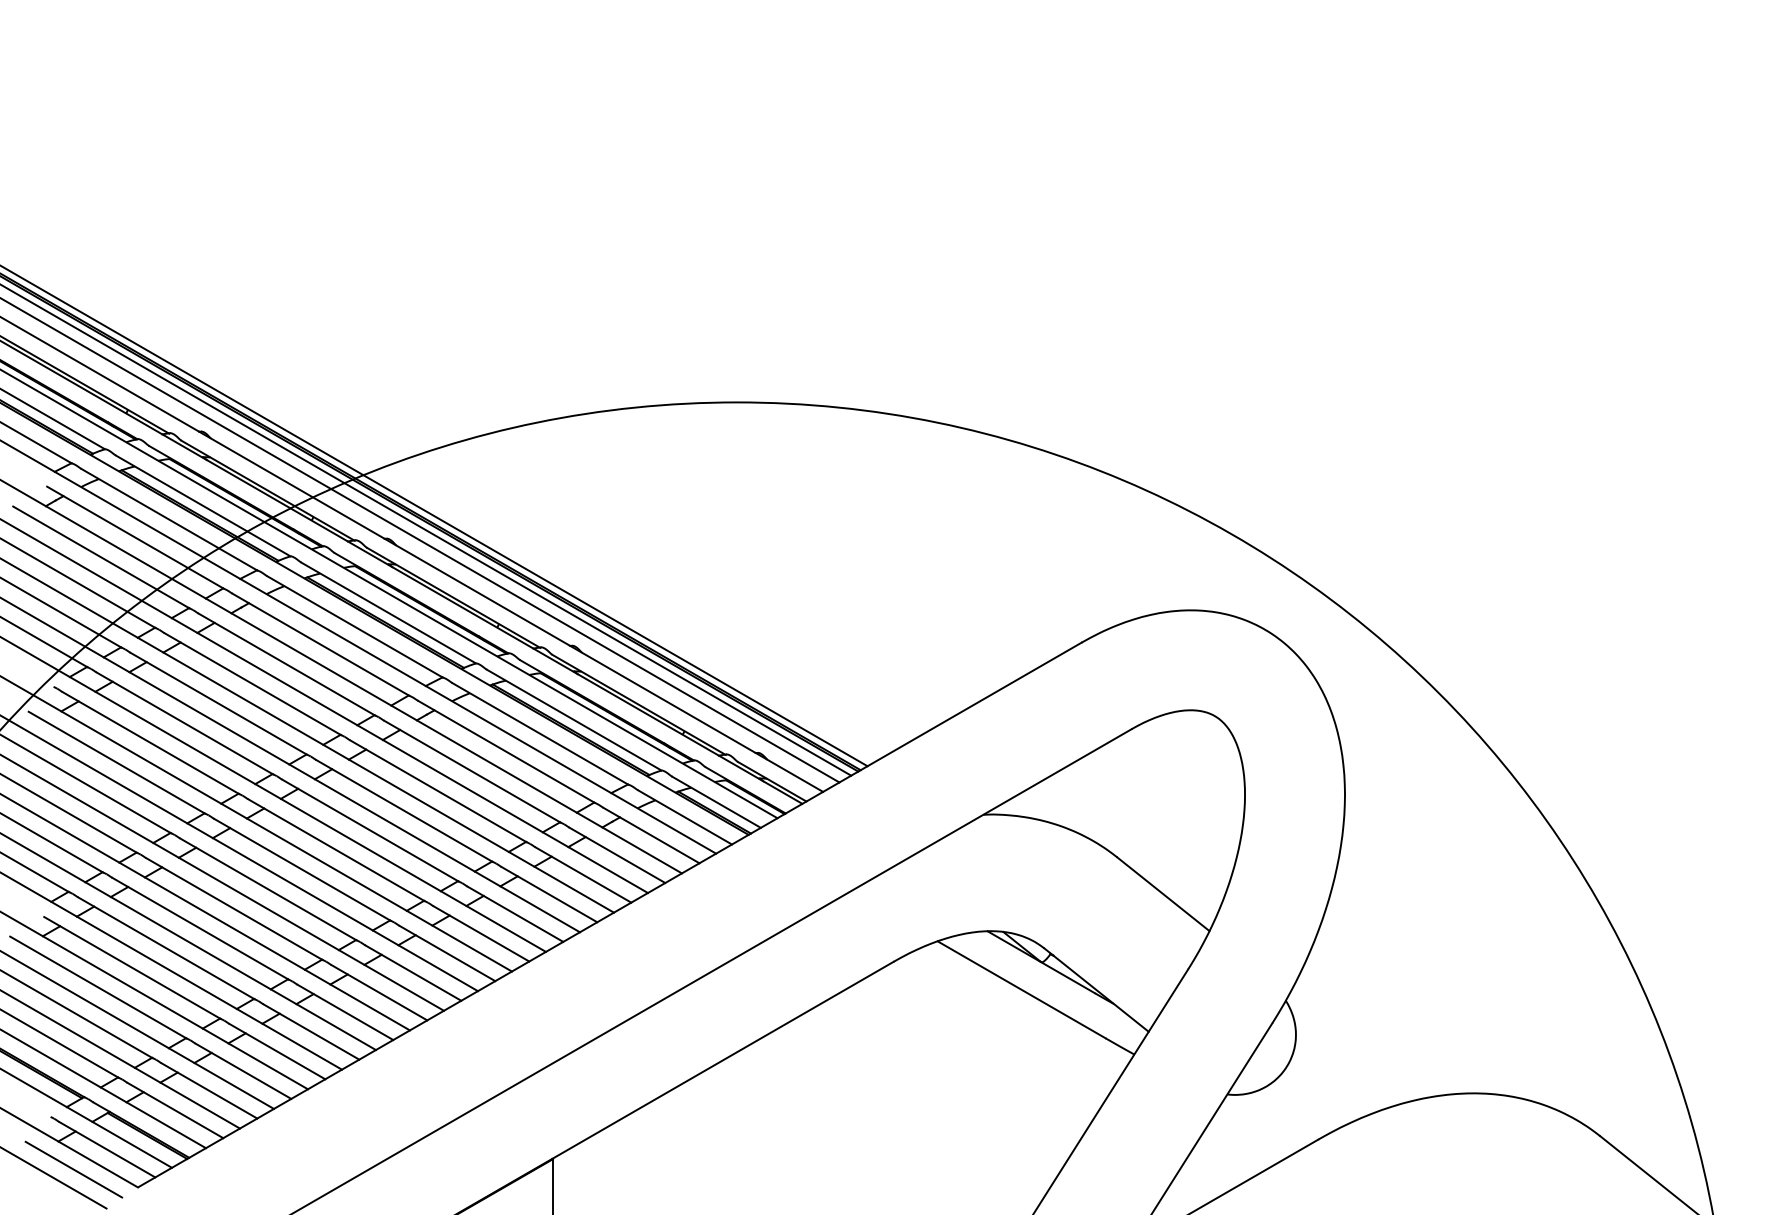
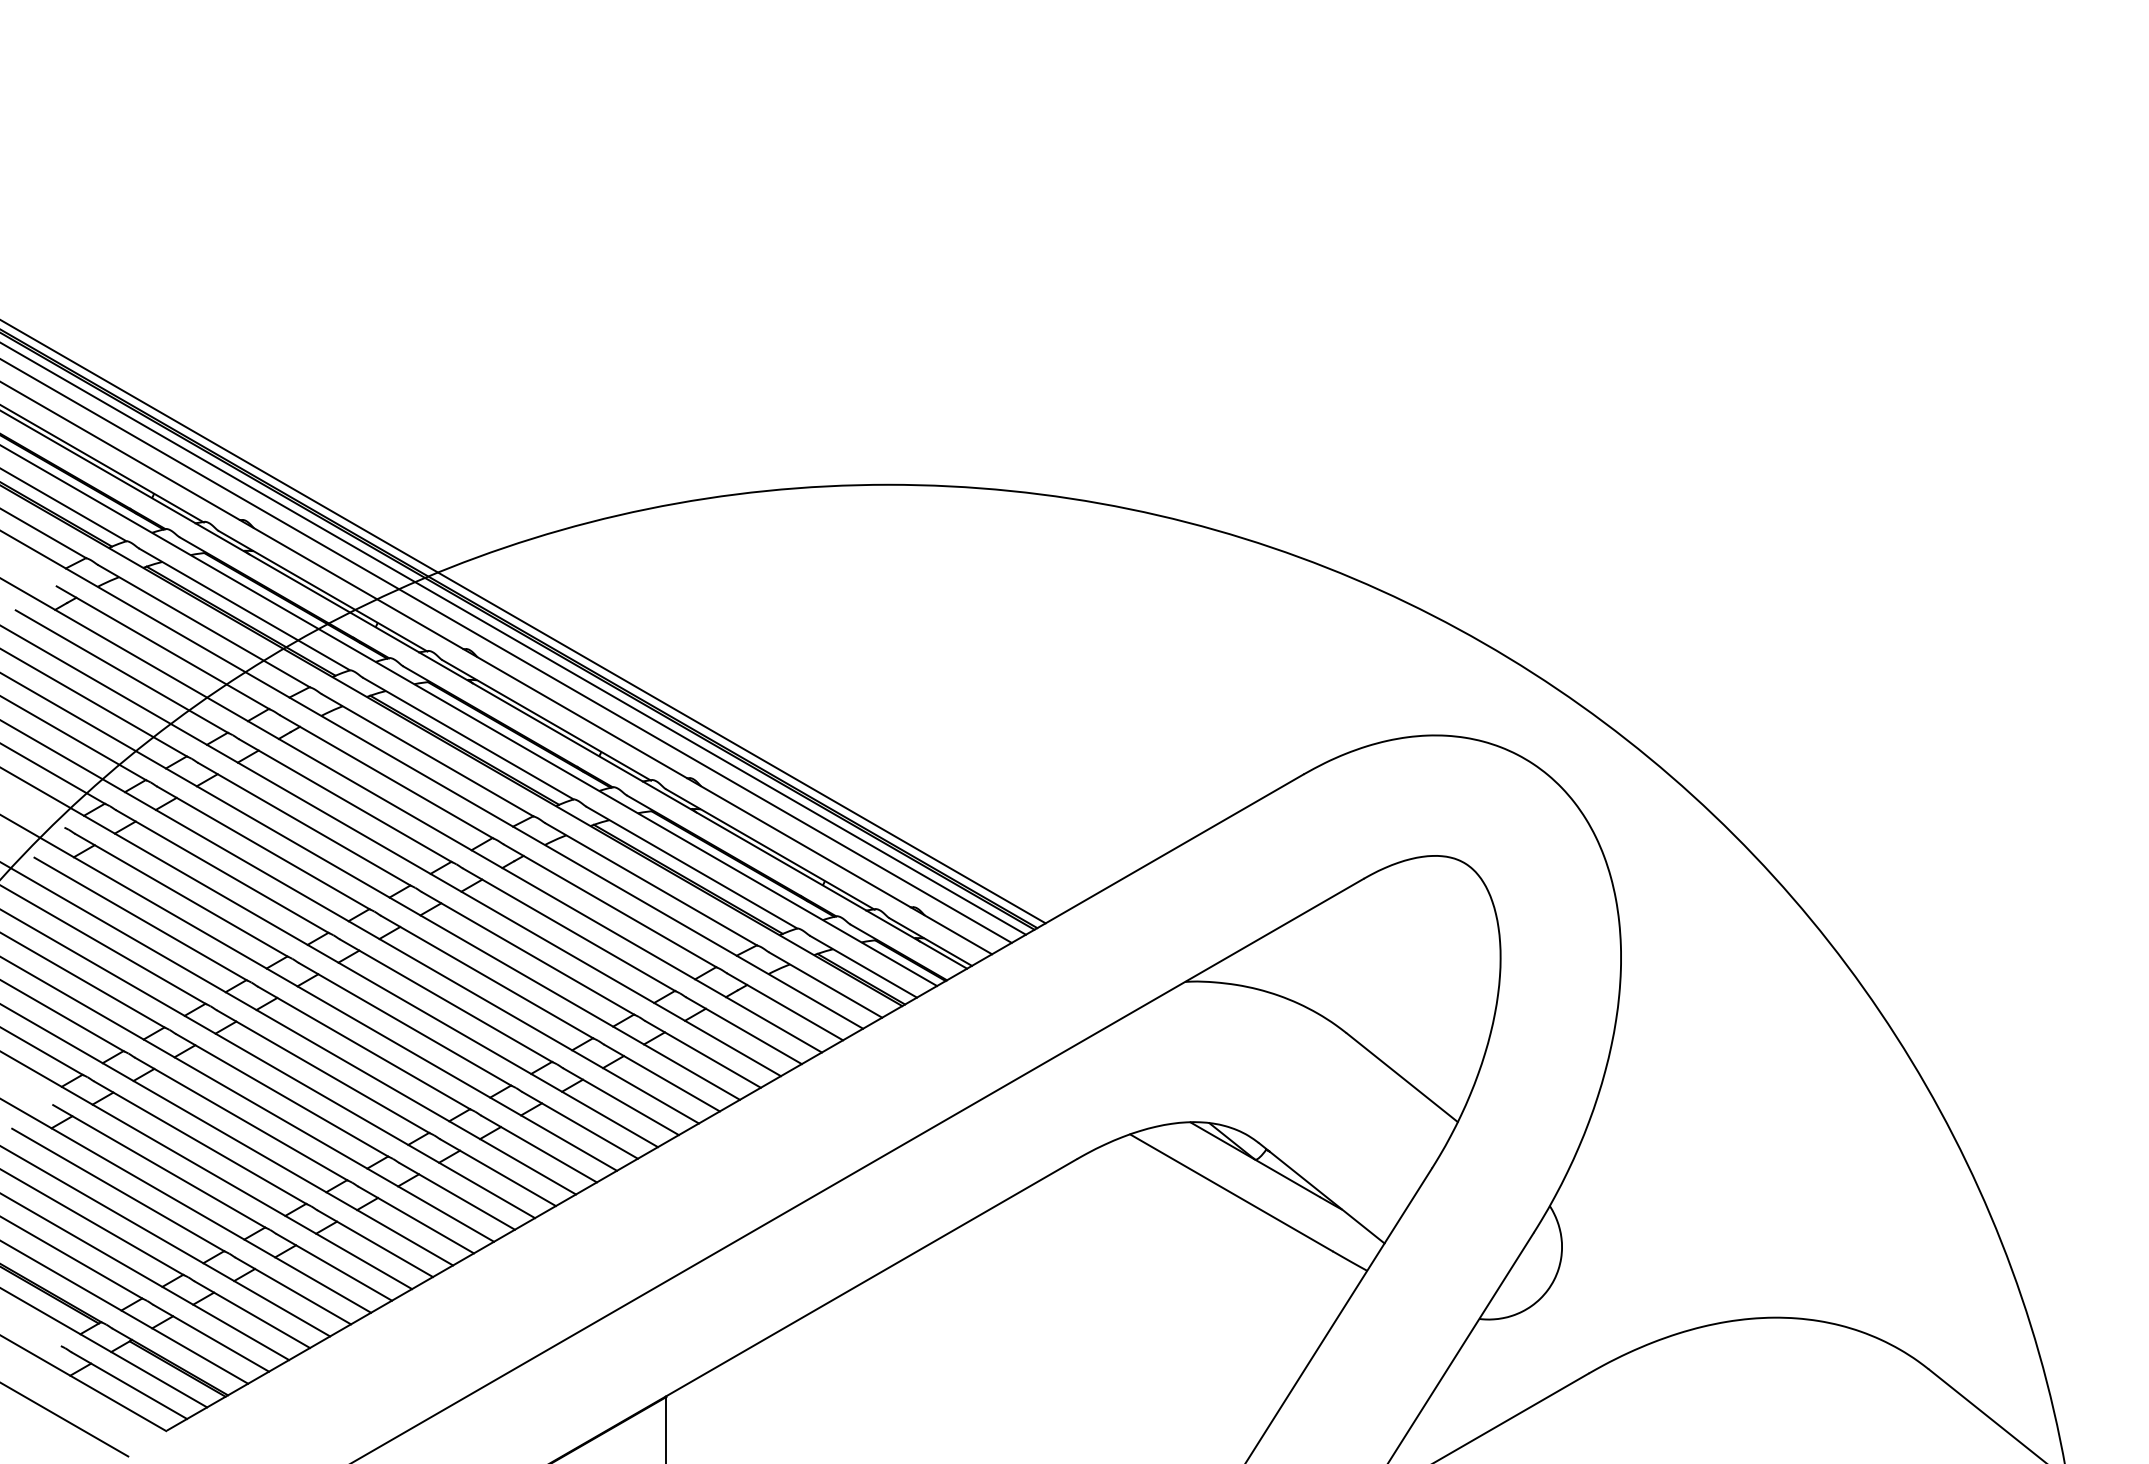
line: (73, 1169) -> (88, 1409), removed

